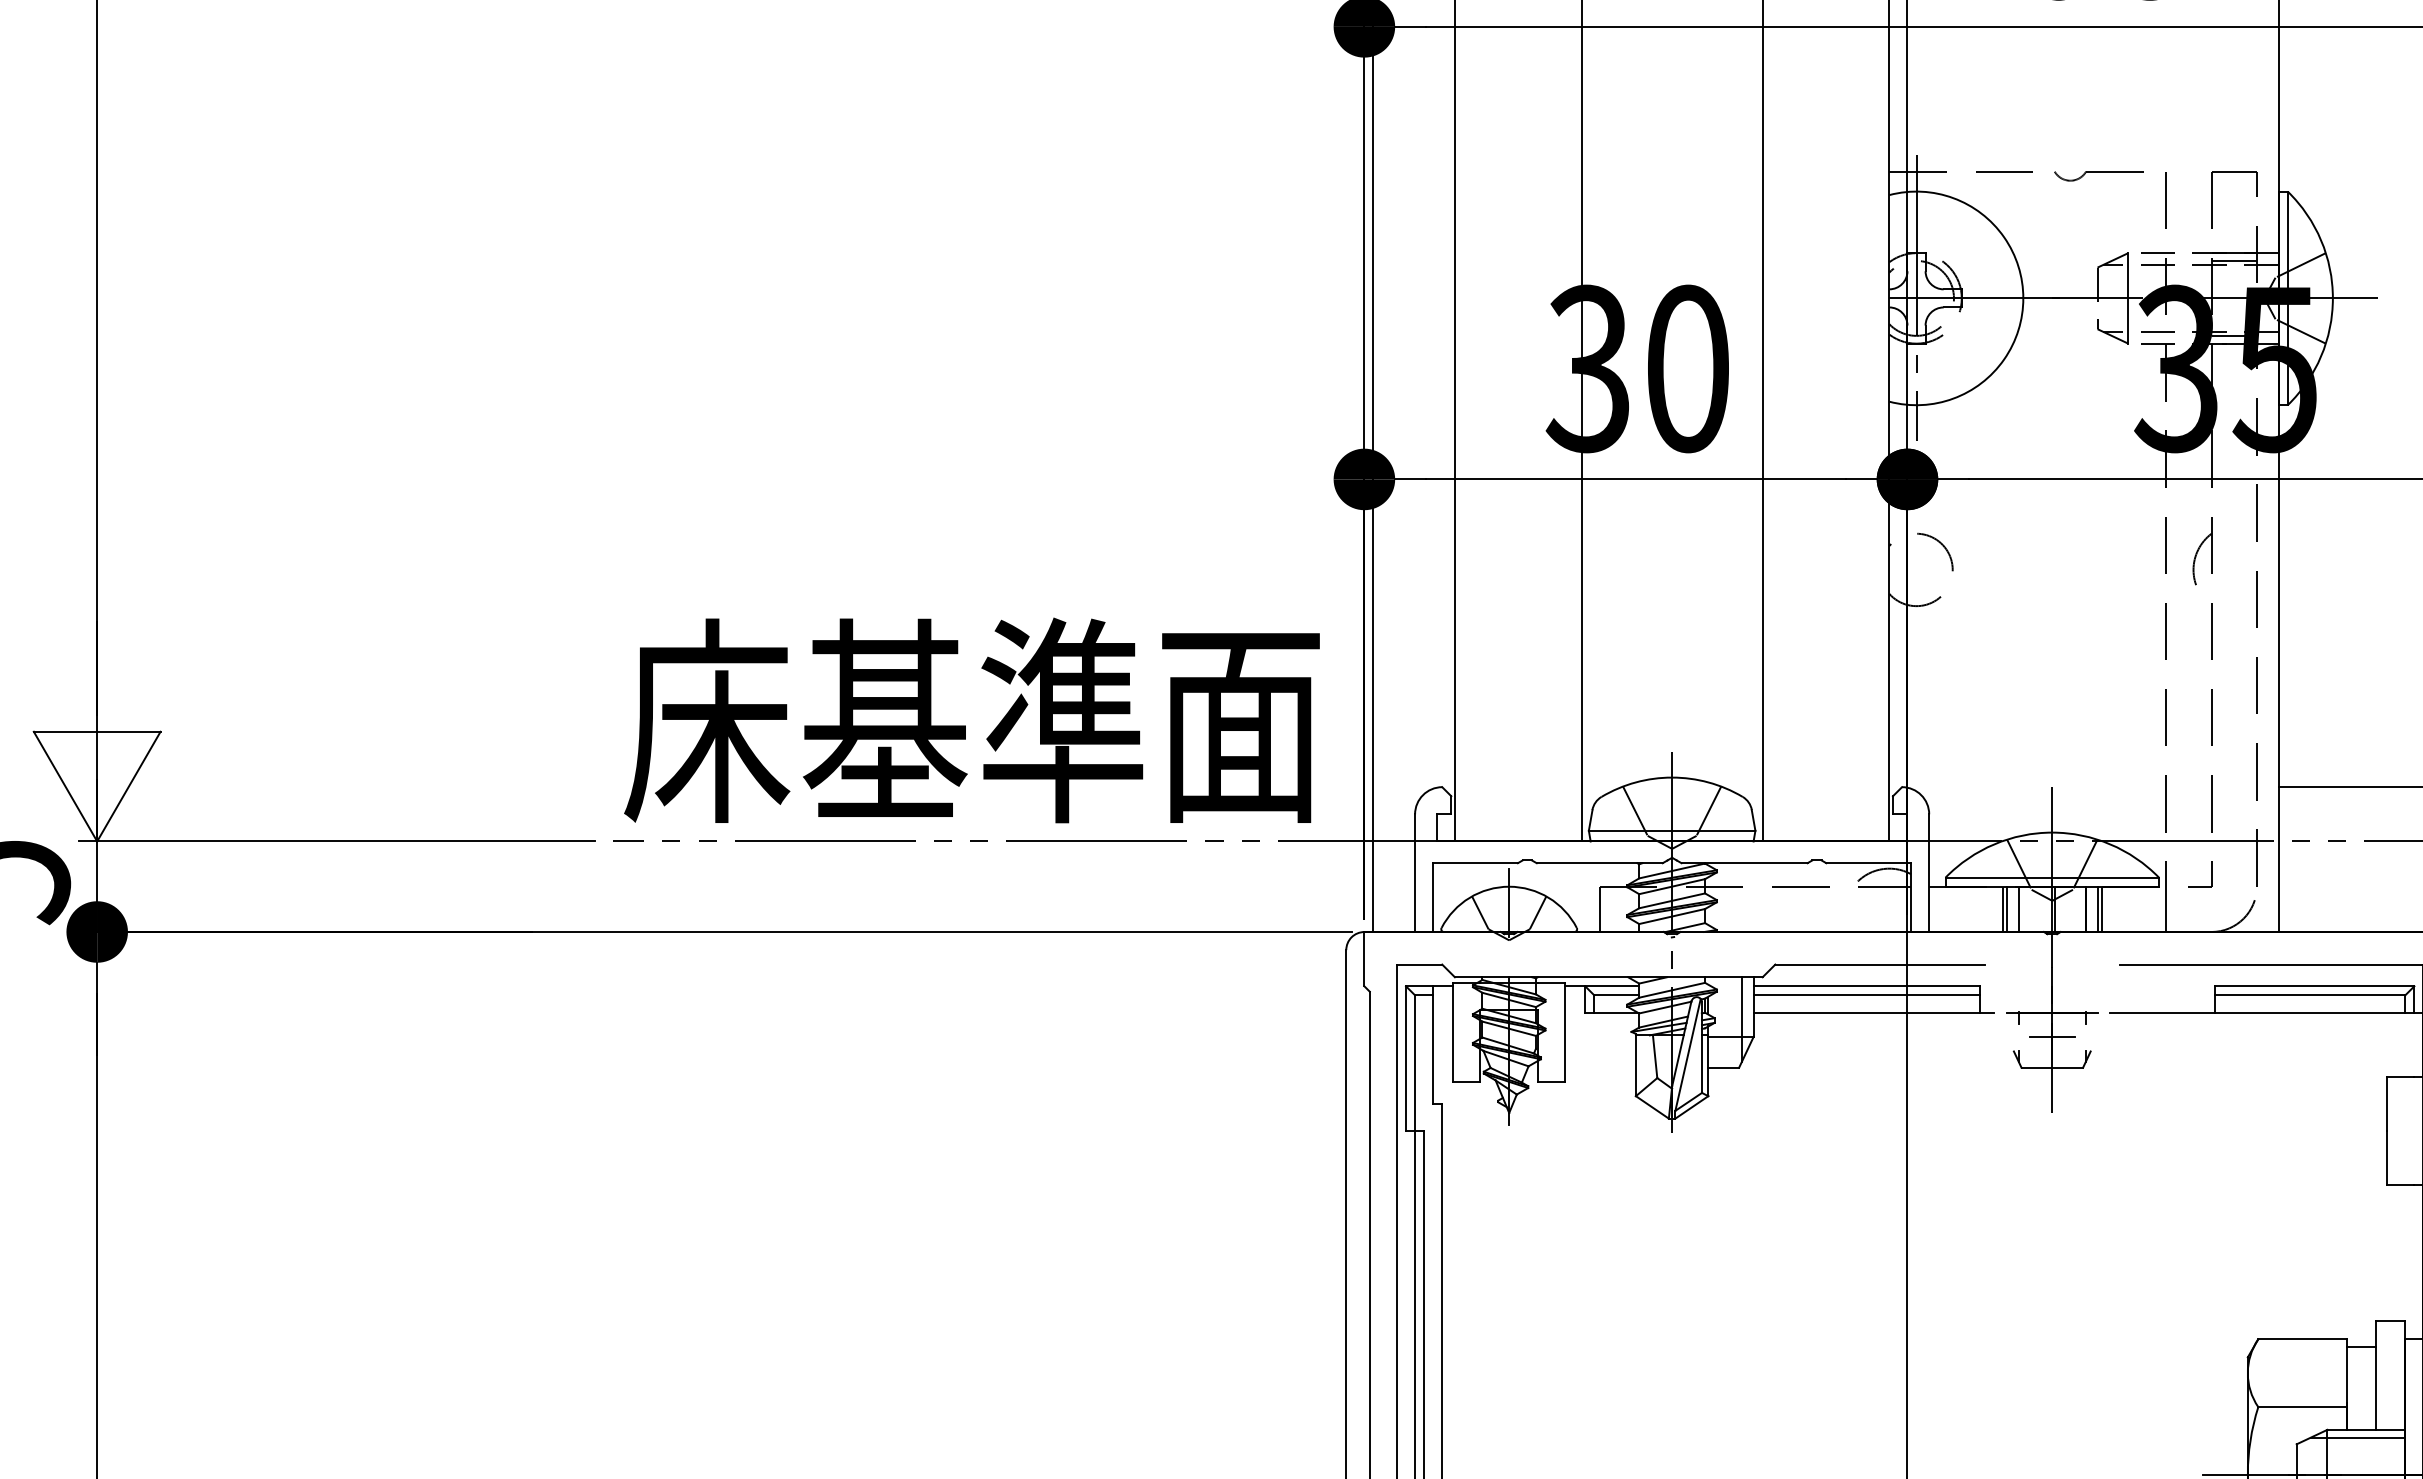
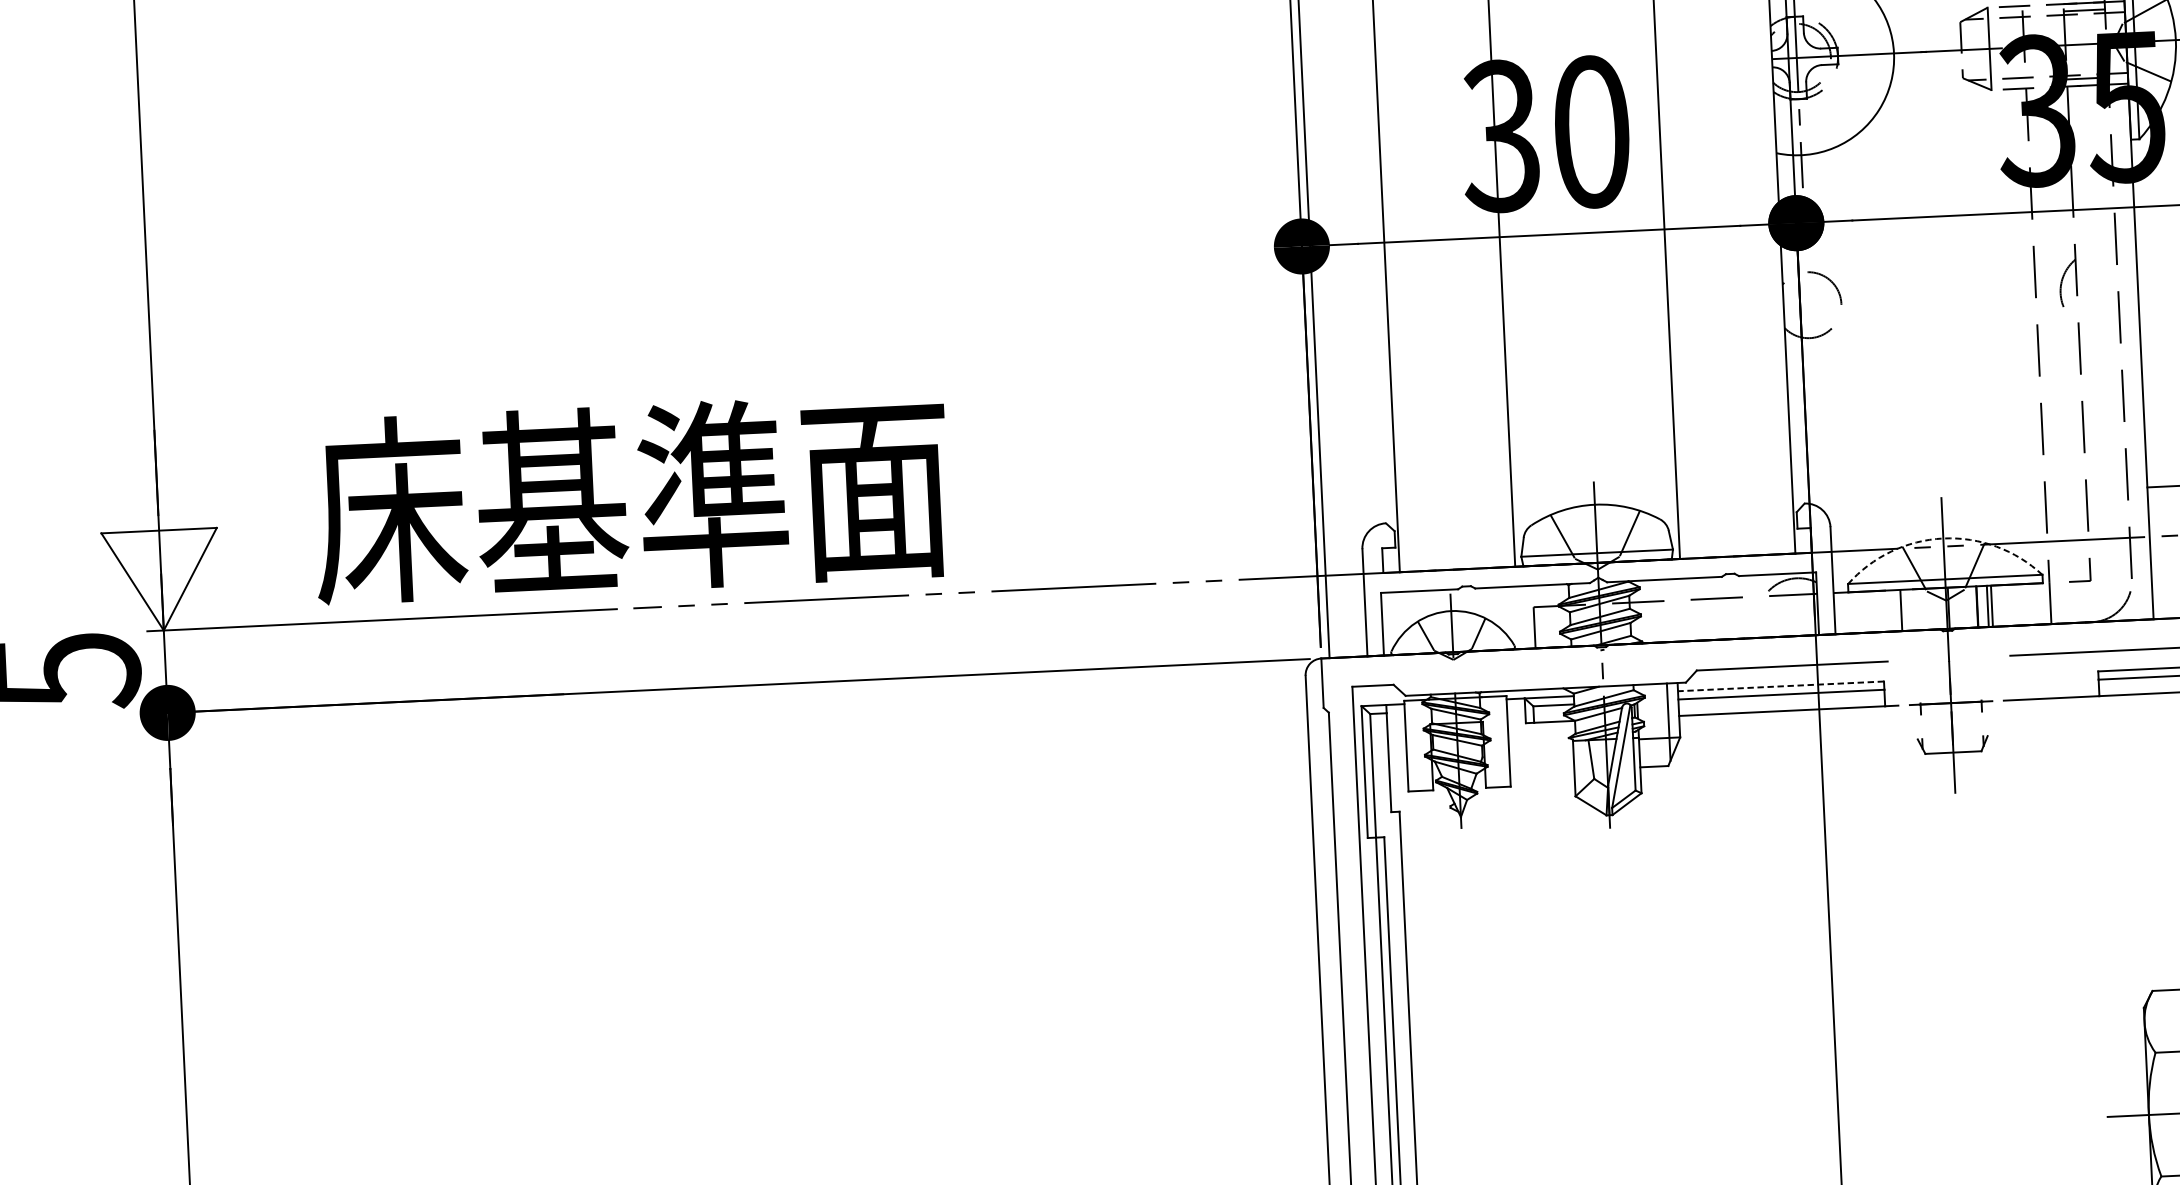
text: (971, 720) -> (630, 498), moved
arc: (2052, 832) -> (1943, 538), solid -> dashed
line: (2007, 909) -> (1905, 610), removed
line: (2018, 909) -> (1915, 609), removed
line: (1866, 986) -> (1780, 686), solid -> dashed
line: (2051, 1037) -> (1951, 725), removed

